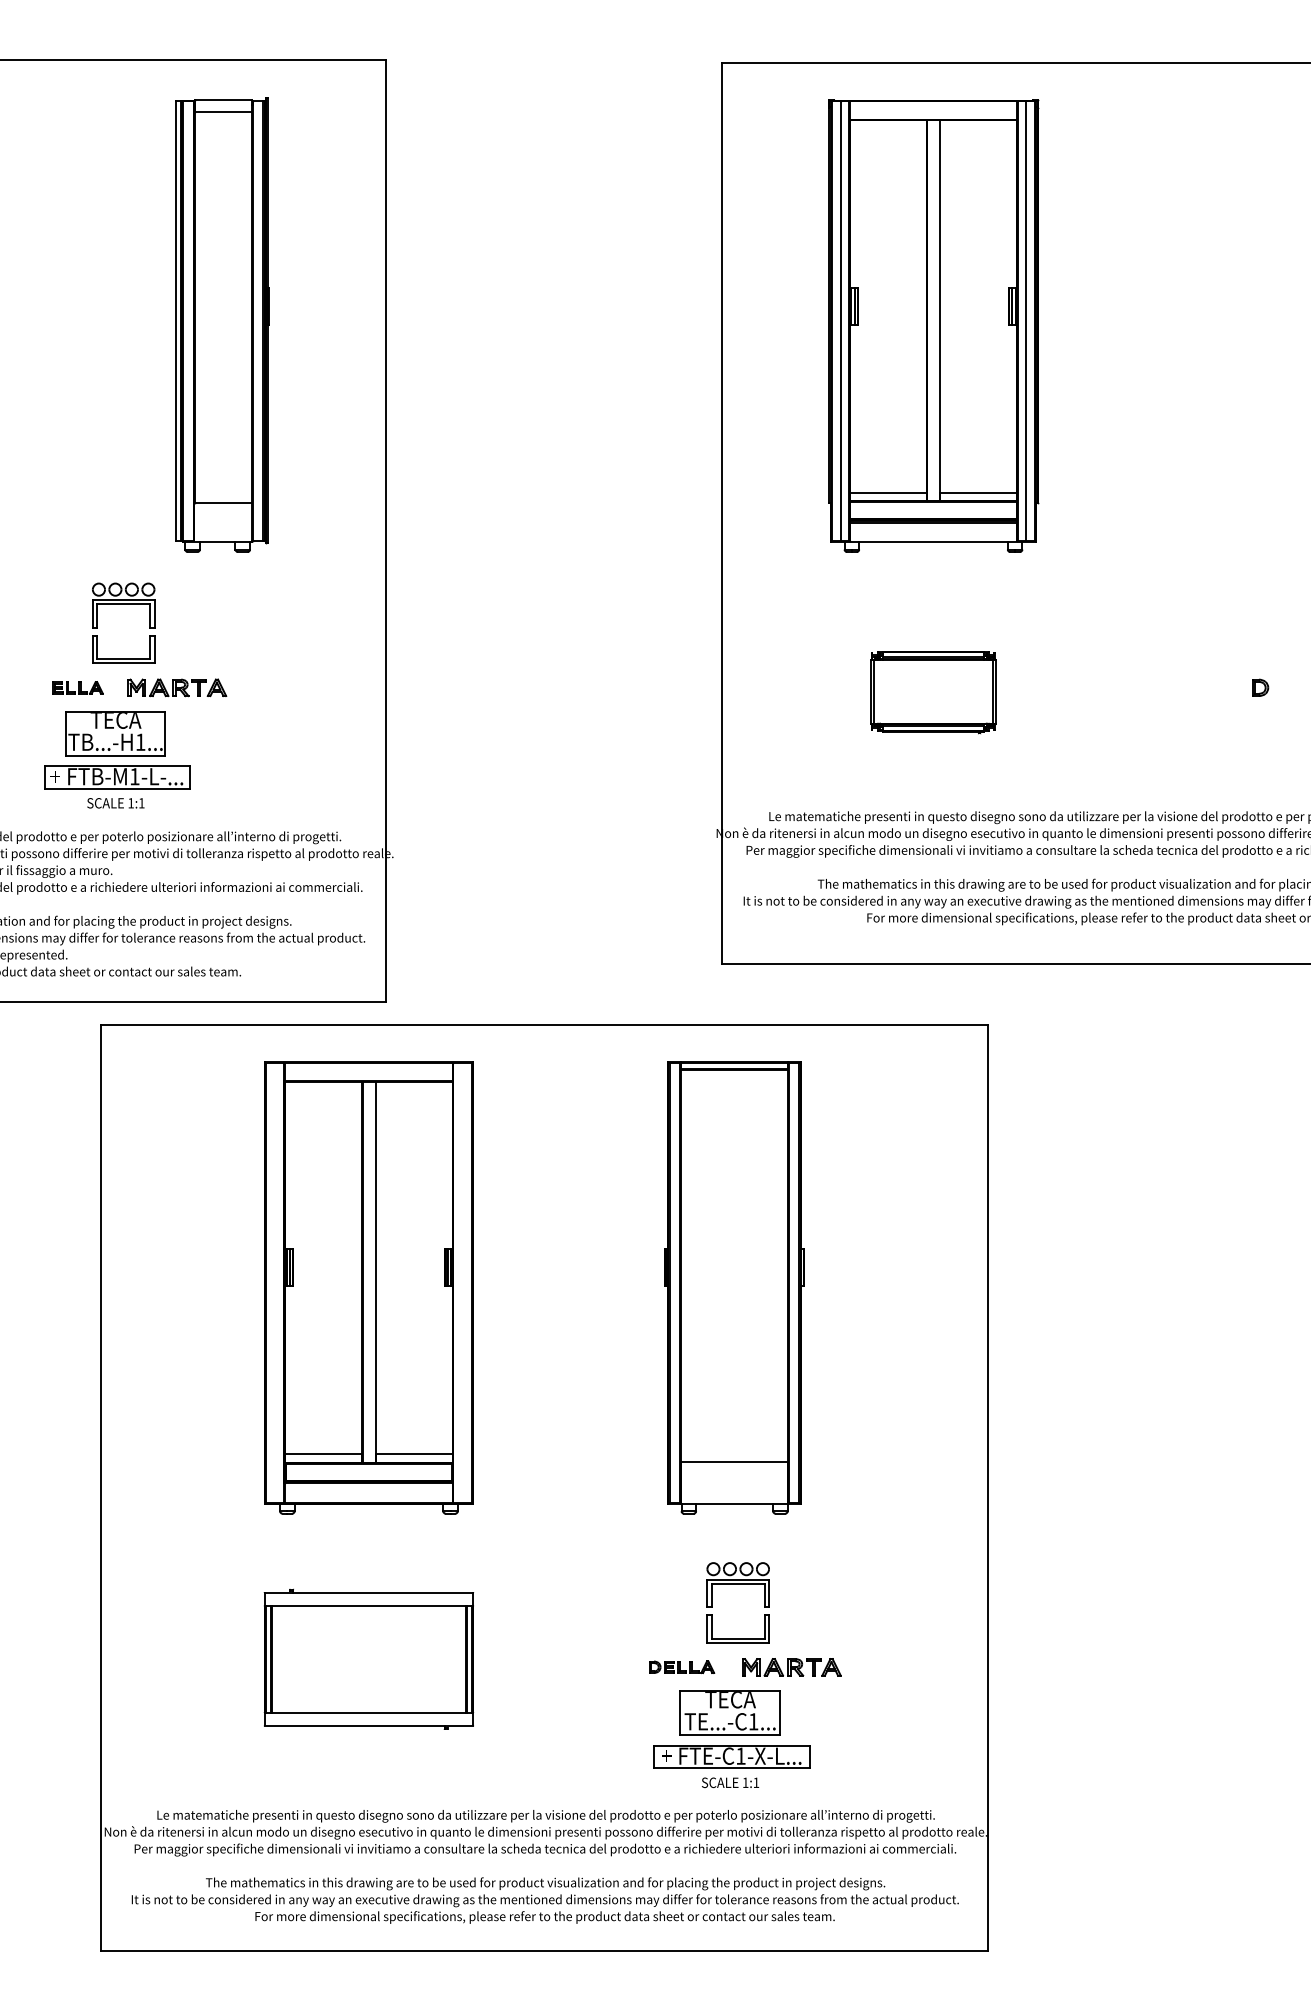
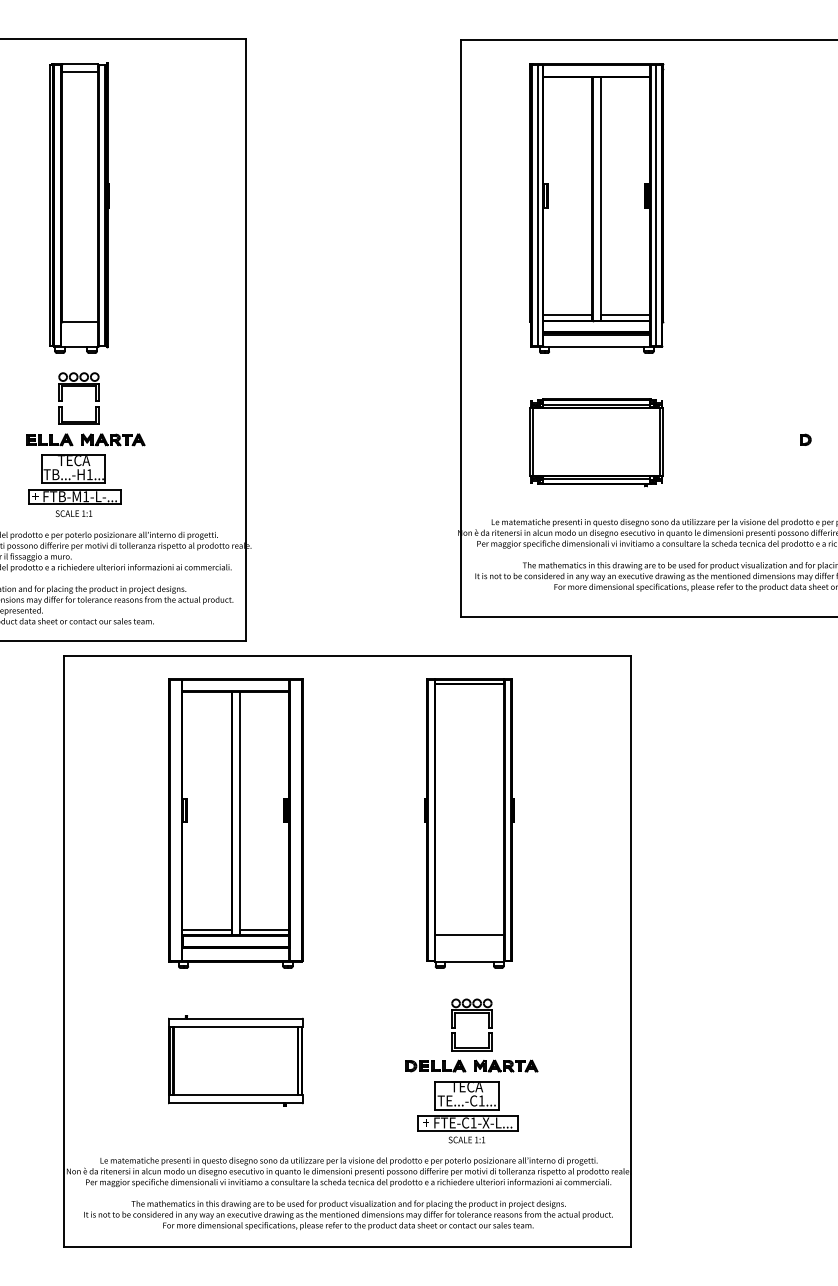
part: (223, 324) -> (79, 207), moved
part: (77, 687) -> (49, 439), size x1.43
part: (933, 691) -> (596, 442), size x1.67
part: (681, 1666) -> (435, 1065), size x1.43

